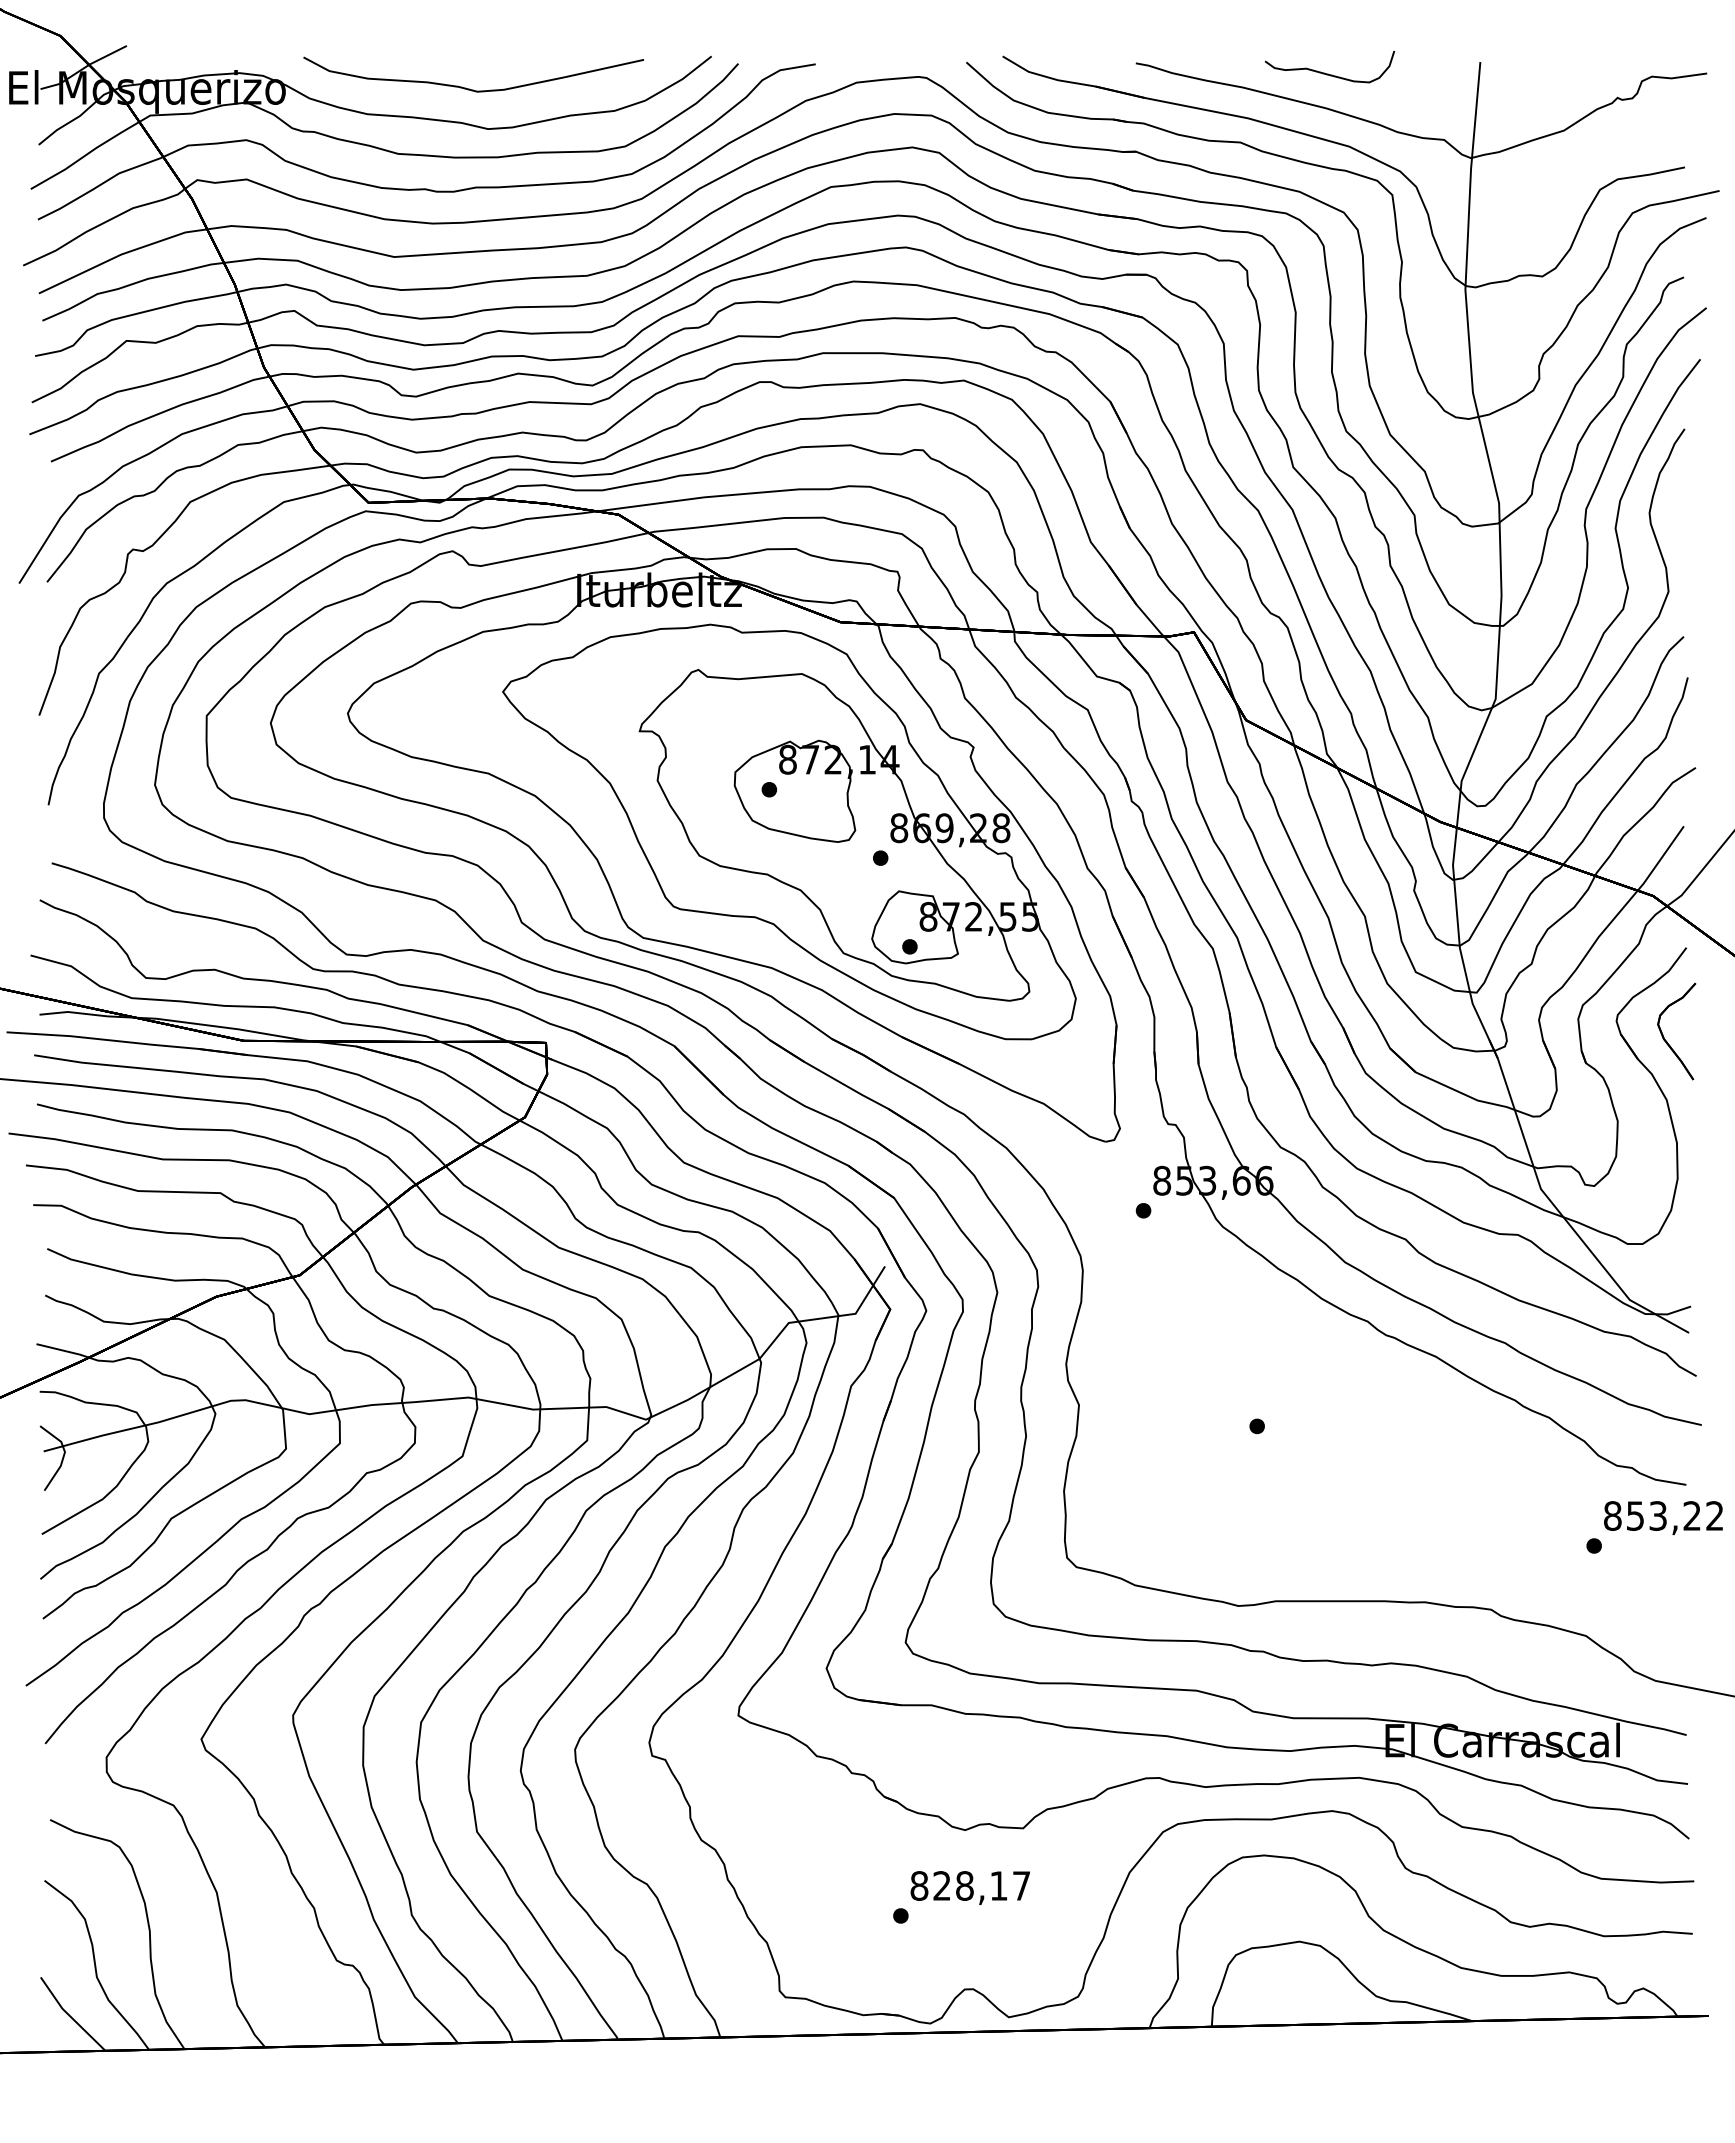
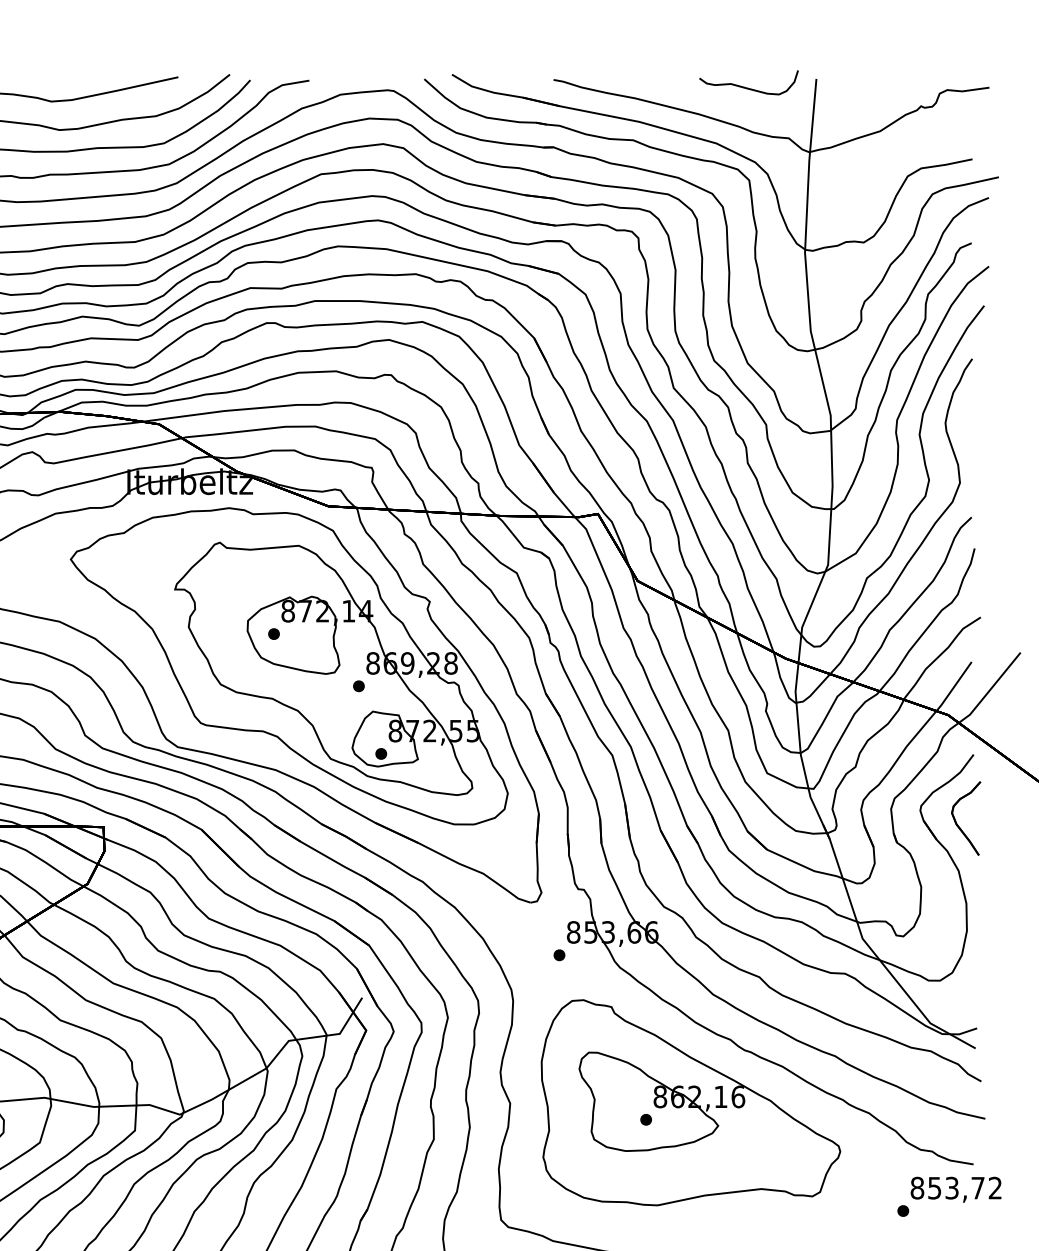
part: (1328, 73) -> (747, 87), moved
part: (1315, 1403) -> (690, 1102), added
text: (1691, 1515) -> (977, 1187), 853,22 -> 853,72

